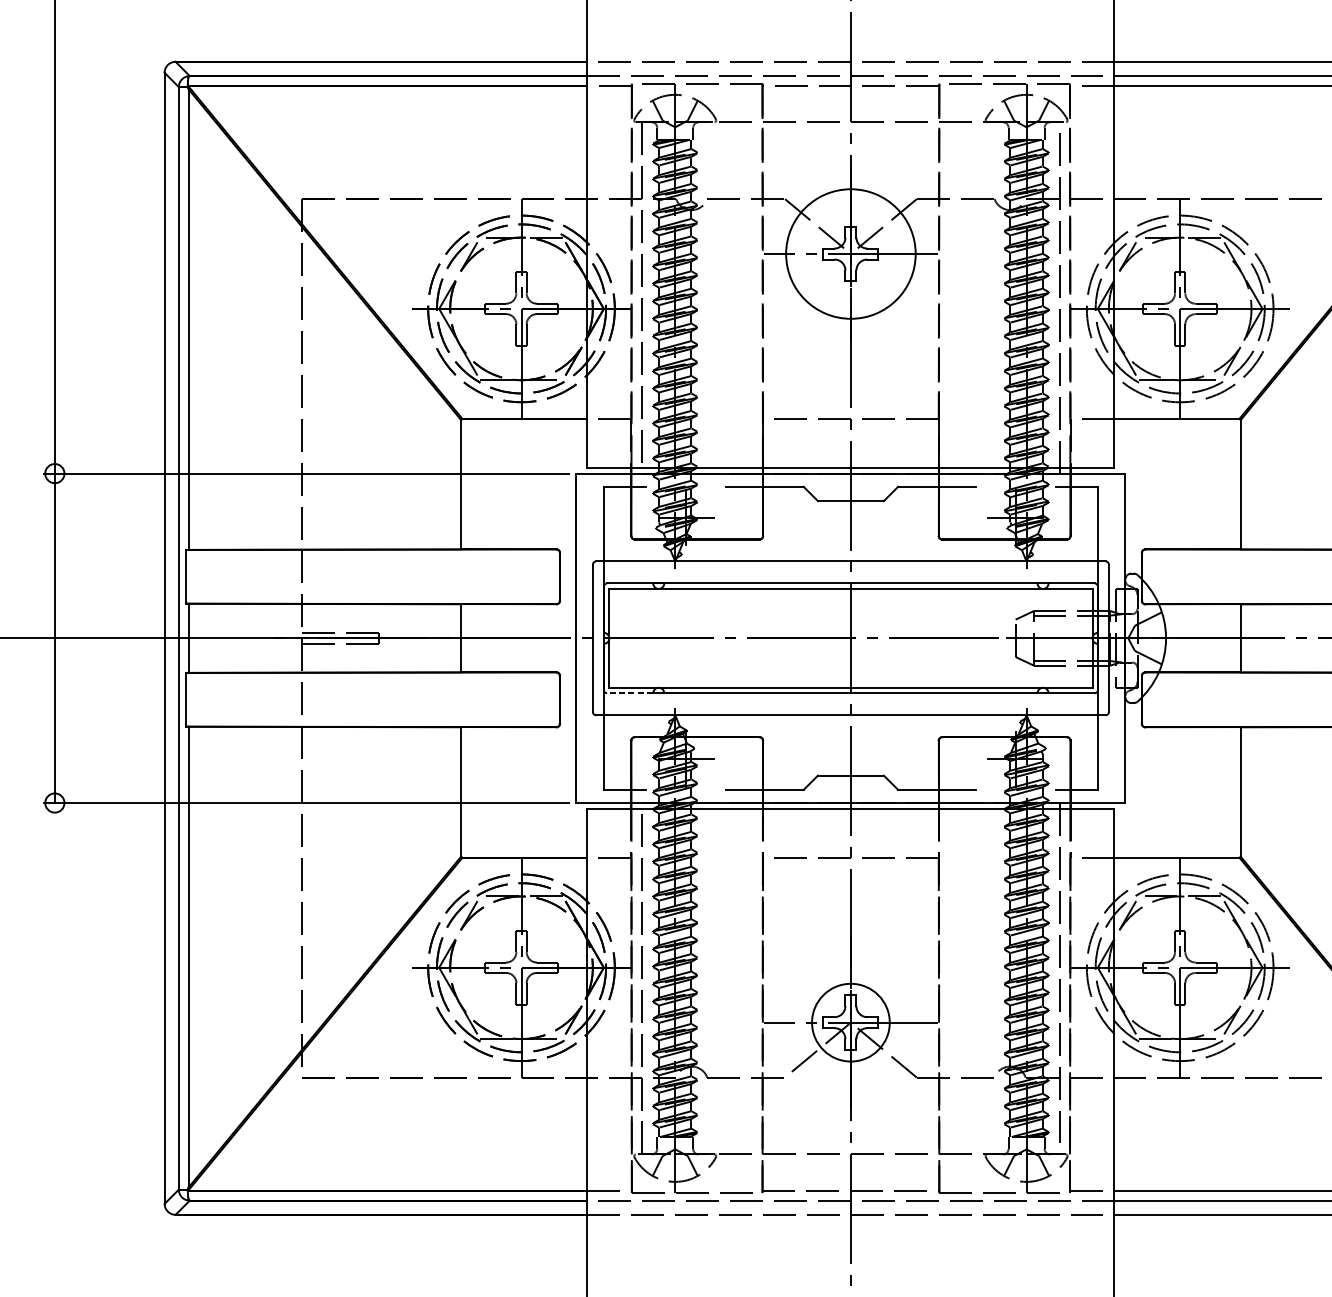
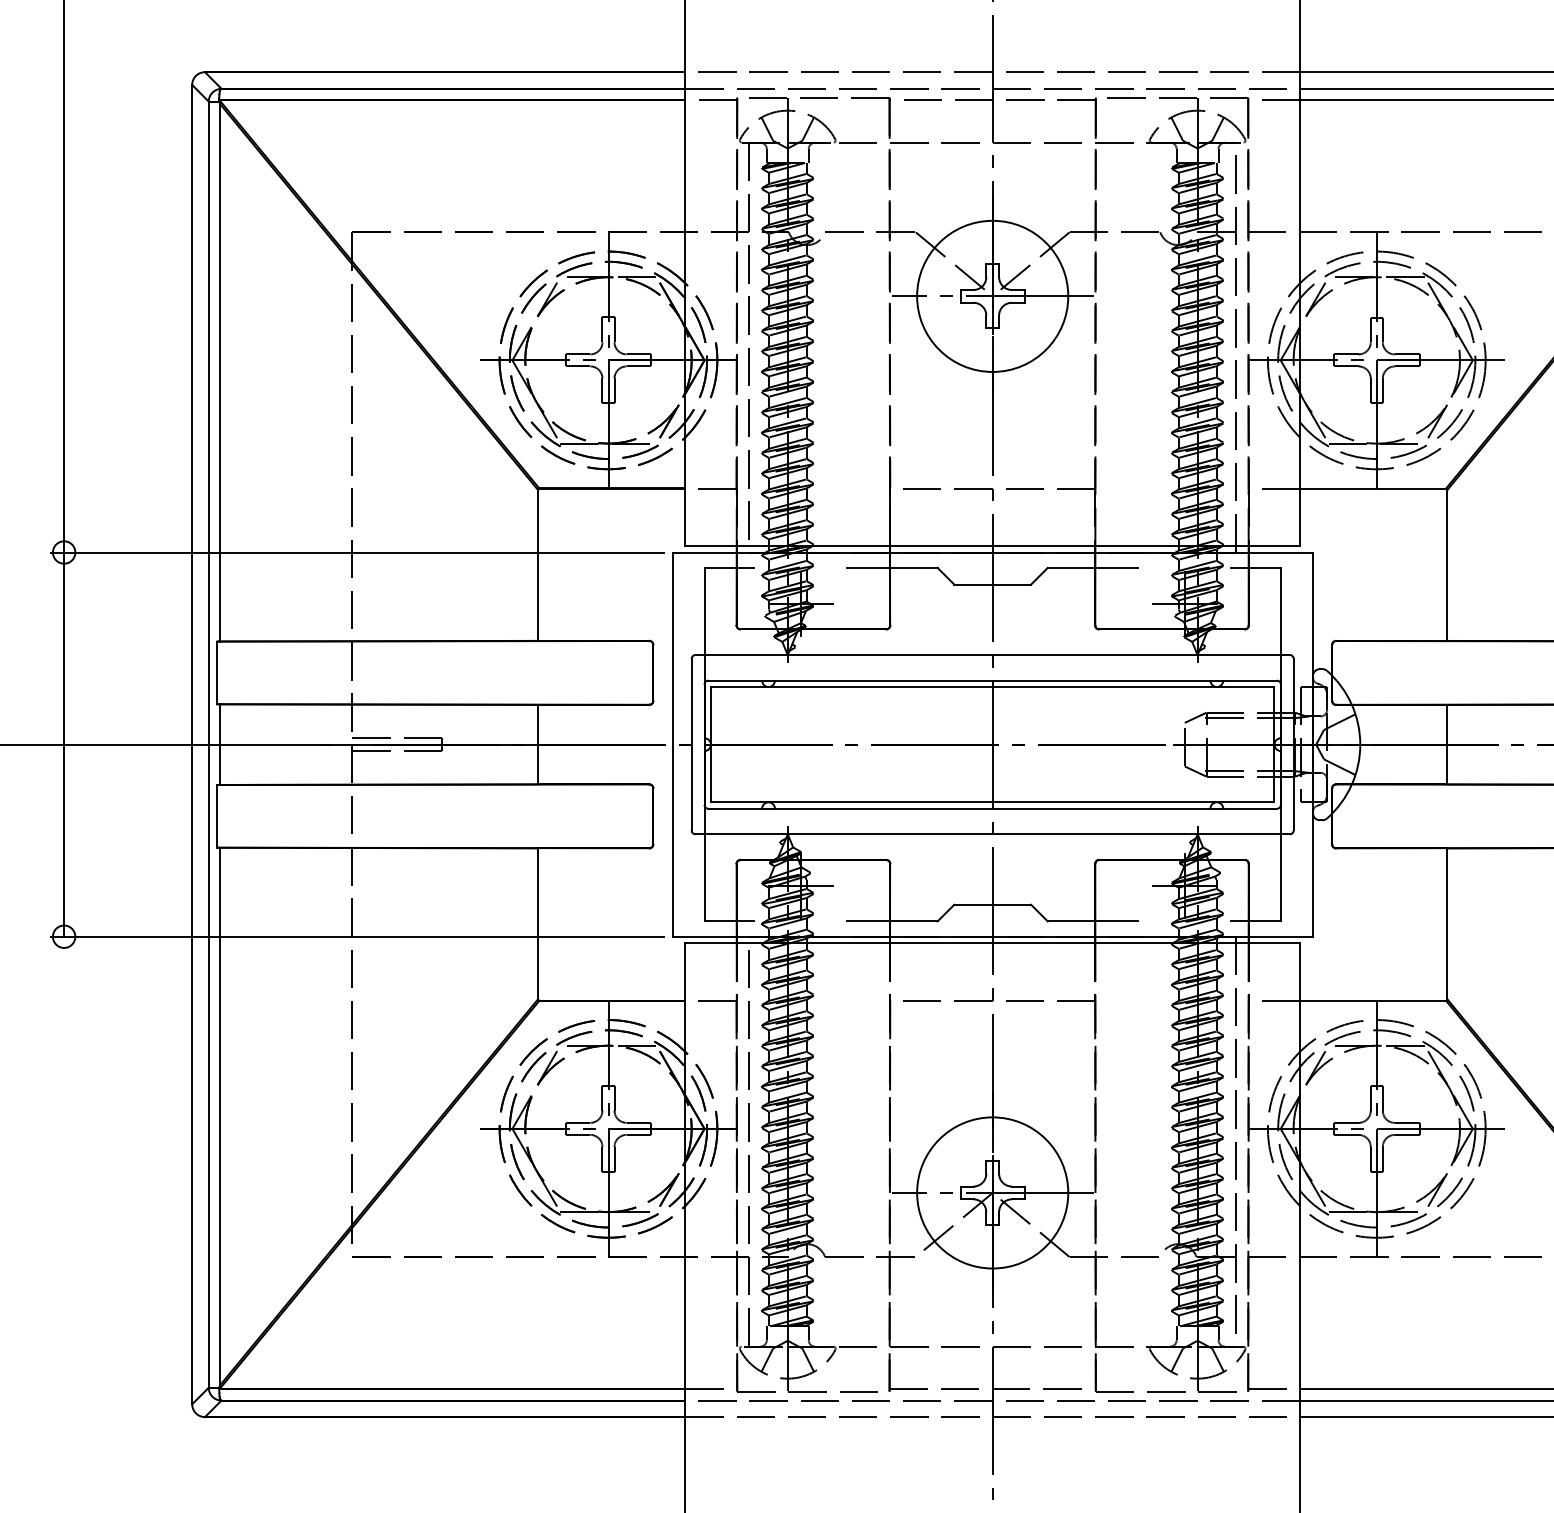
line: (630, 693) -> (735, 808), dashed -> solid
circle: (850, 1022) -> (992, 1192), size x1.67

